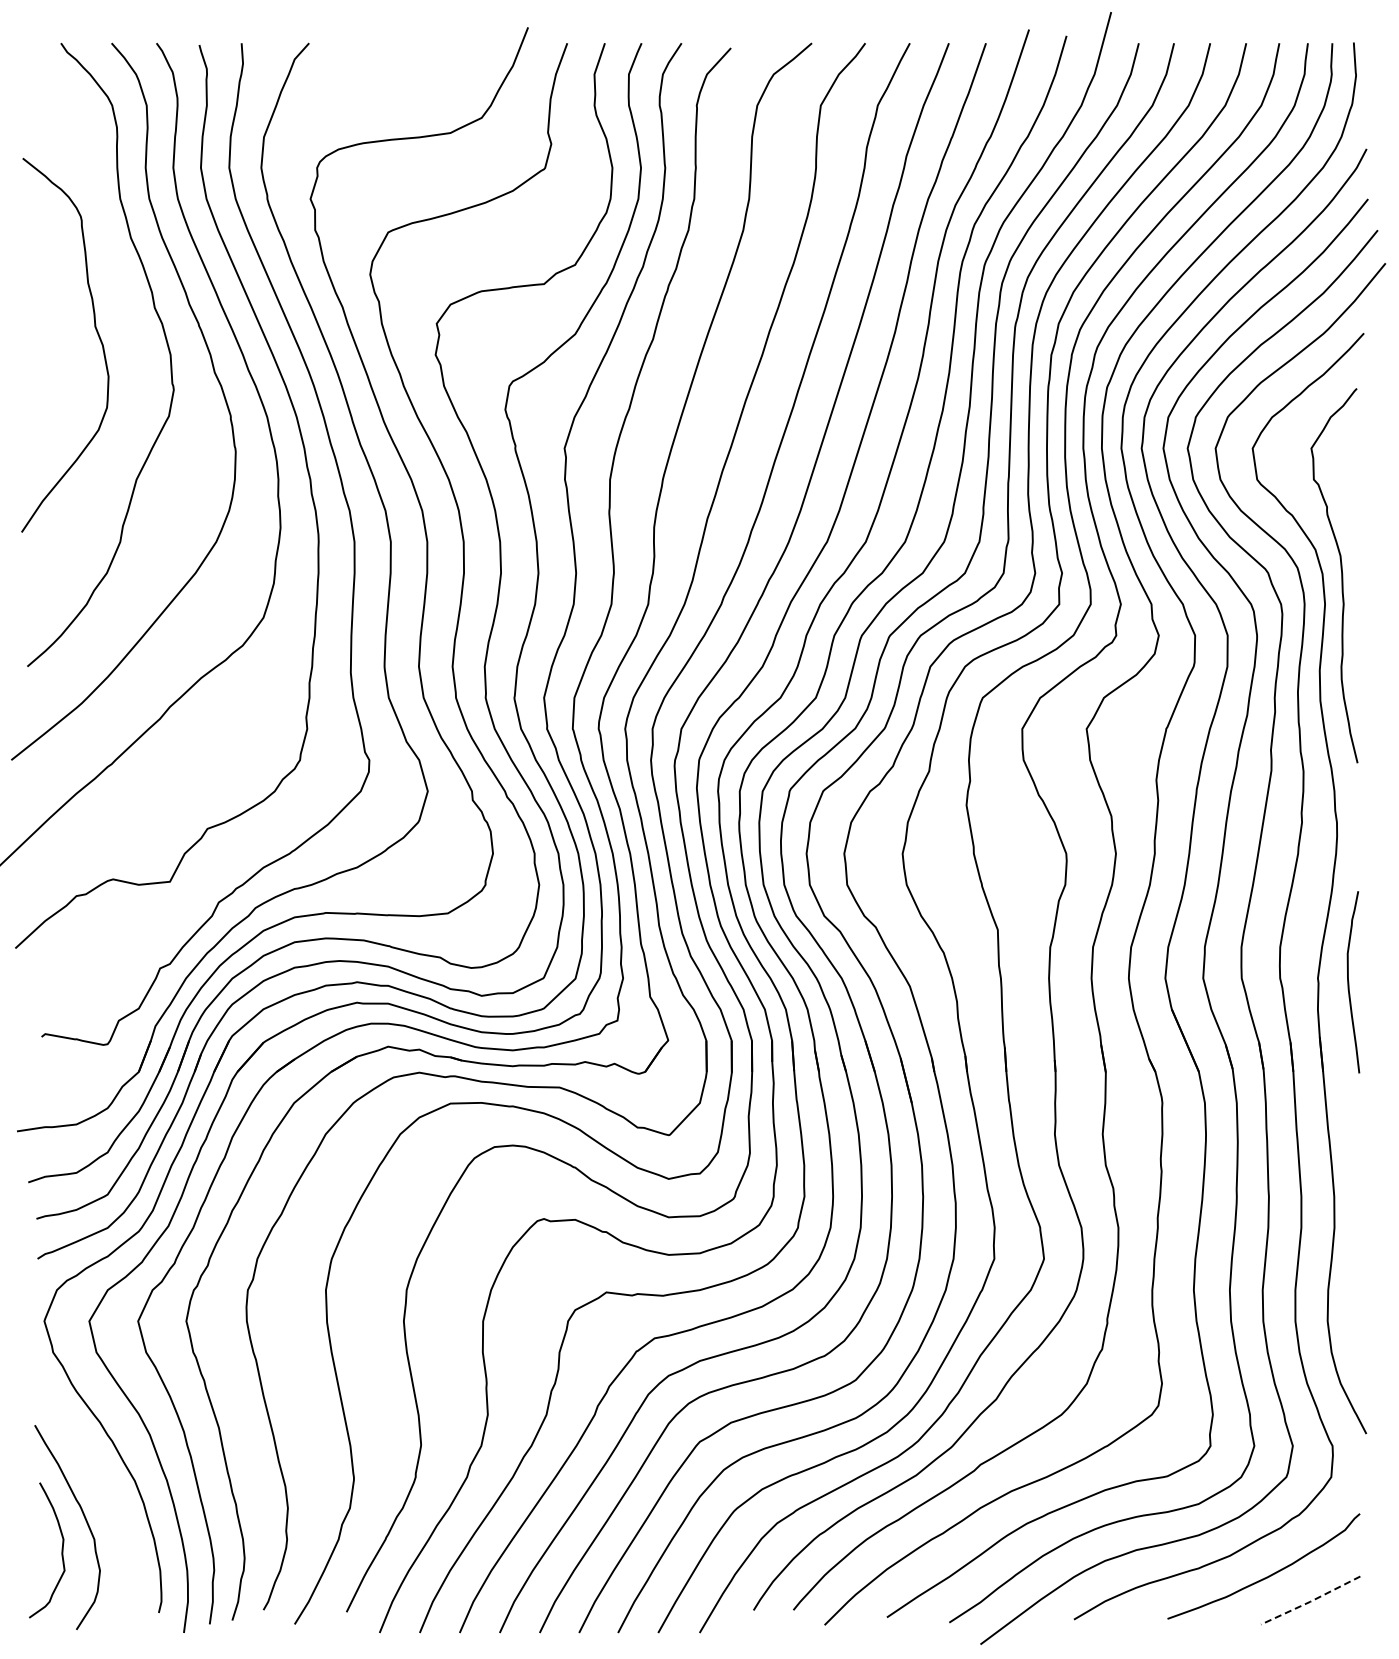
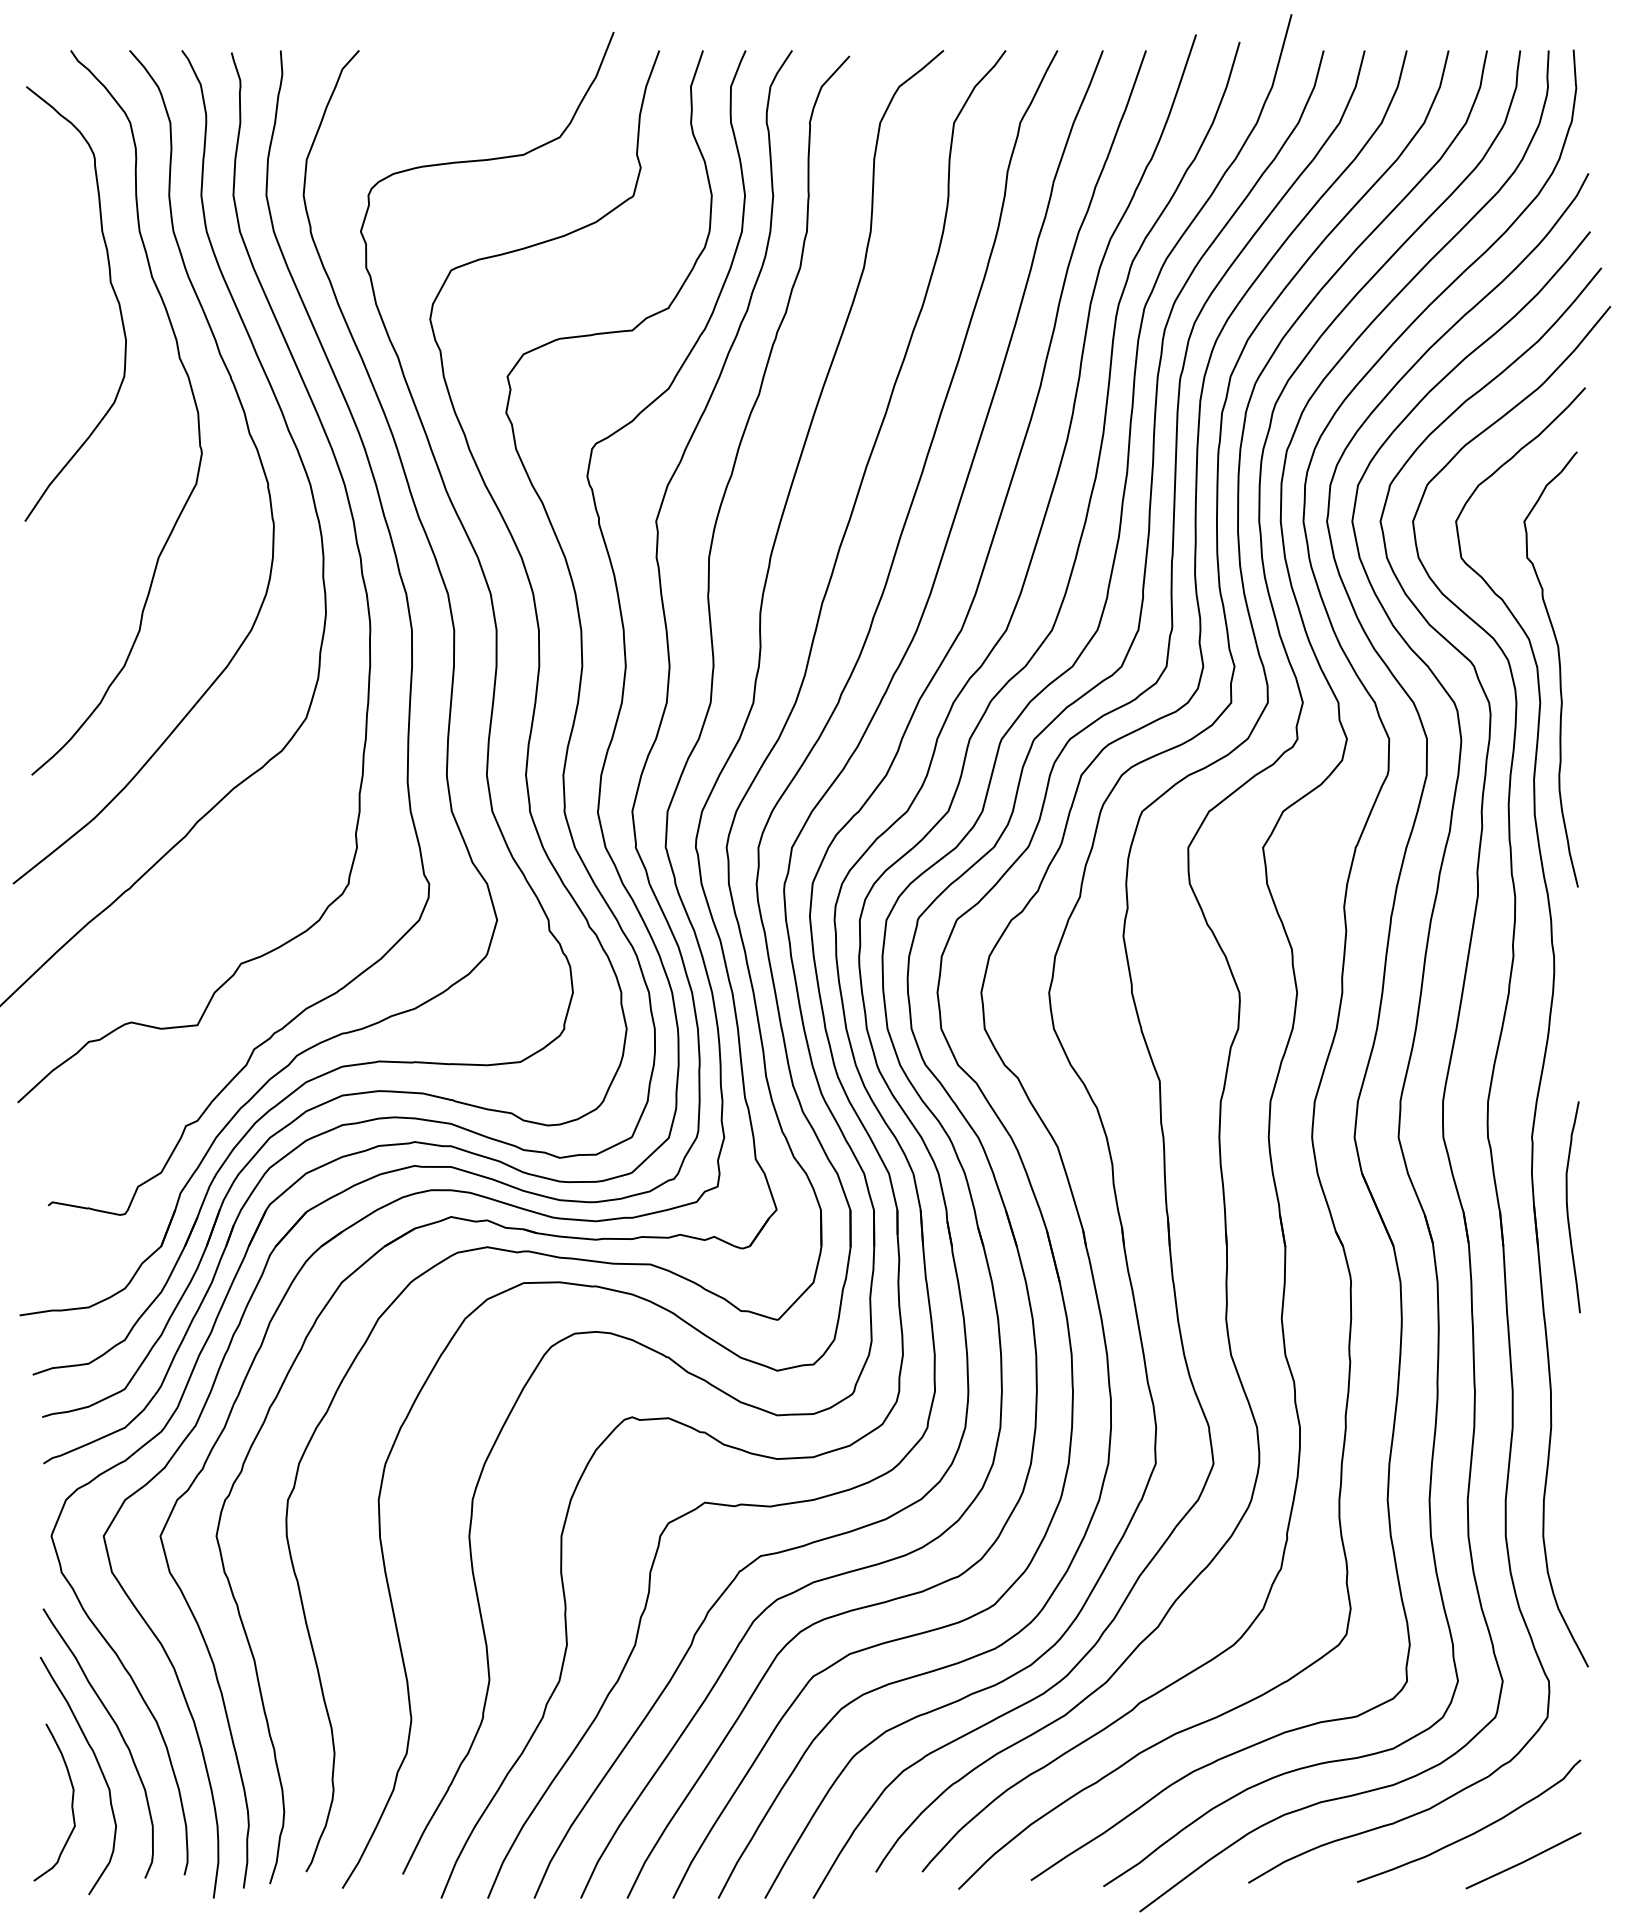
curve: (96, 332) -> (112, 289), moved
curve: (1349, 982) -> (1568, 1207), moved
curve: (102, 1490) -> (118, 1732), added
line: (1310, 1601) -> (1523, 1861), dashed -> solid

